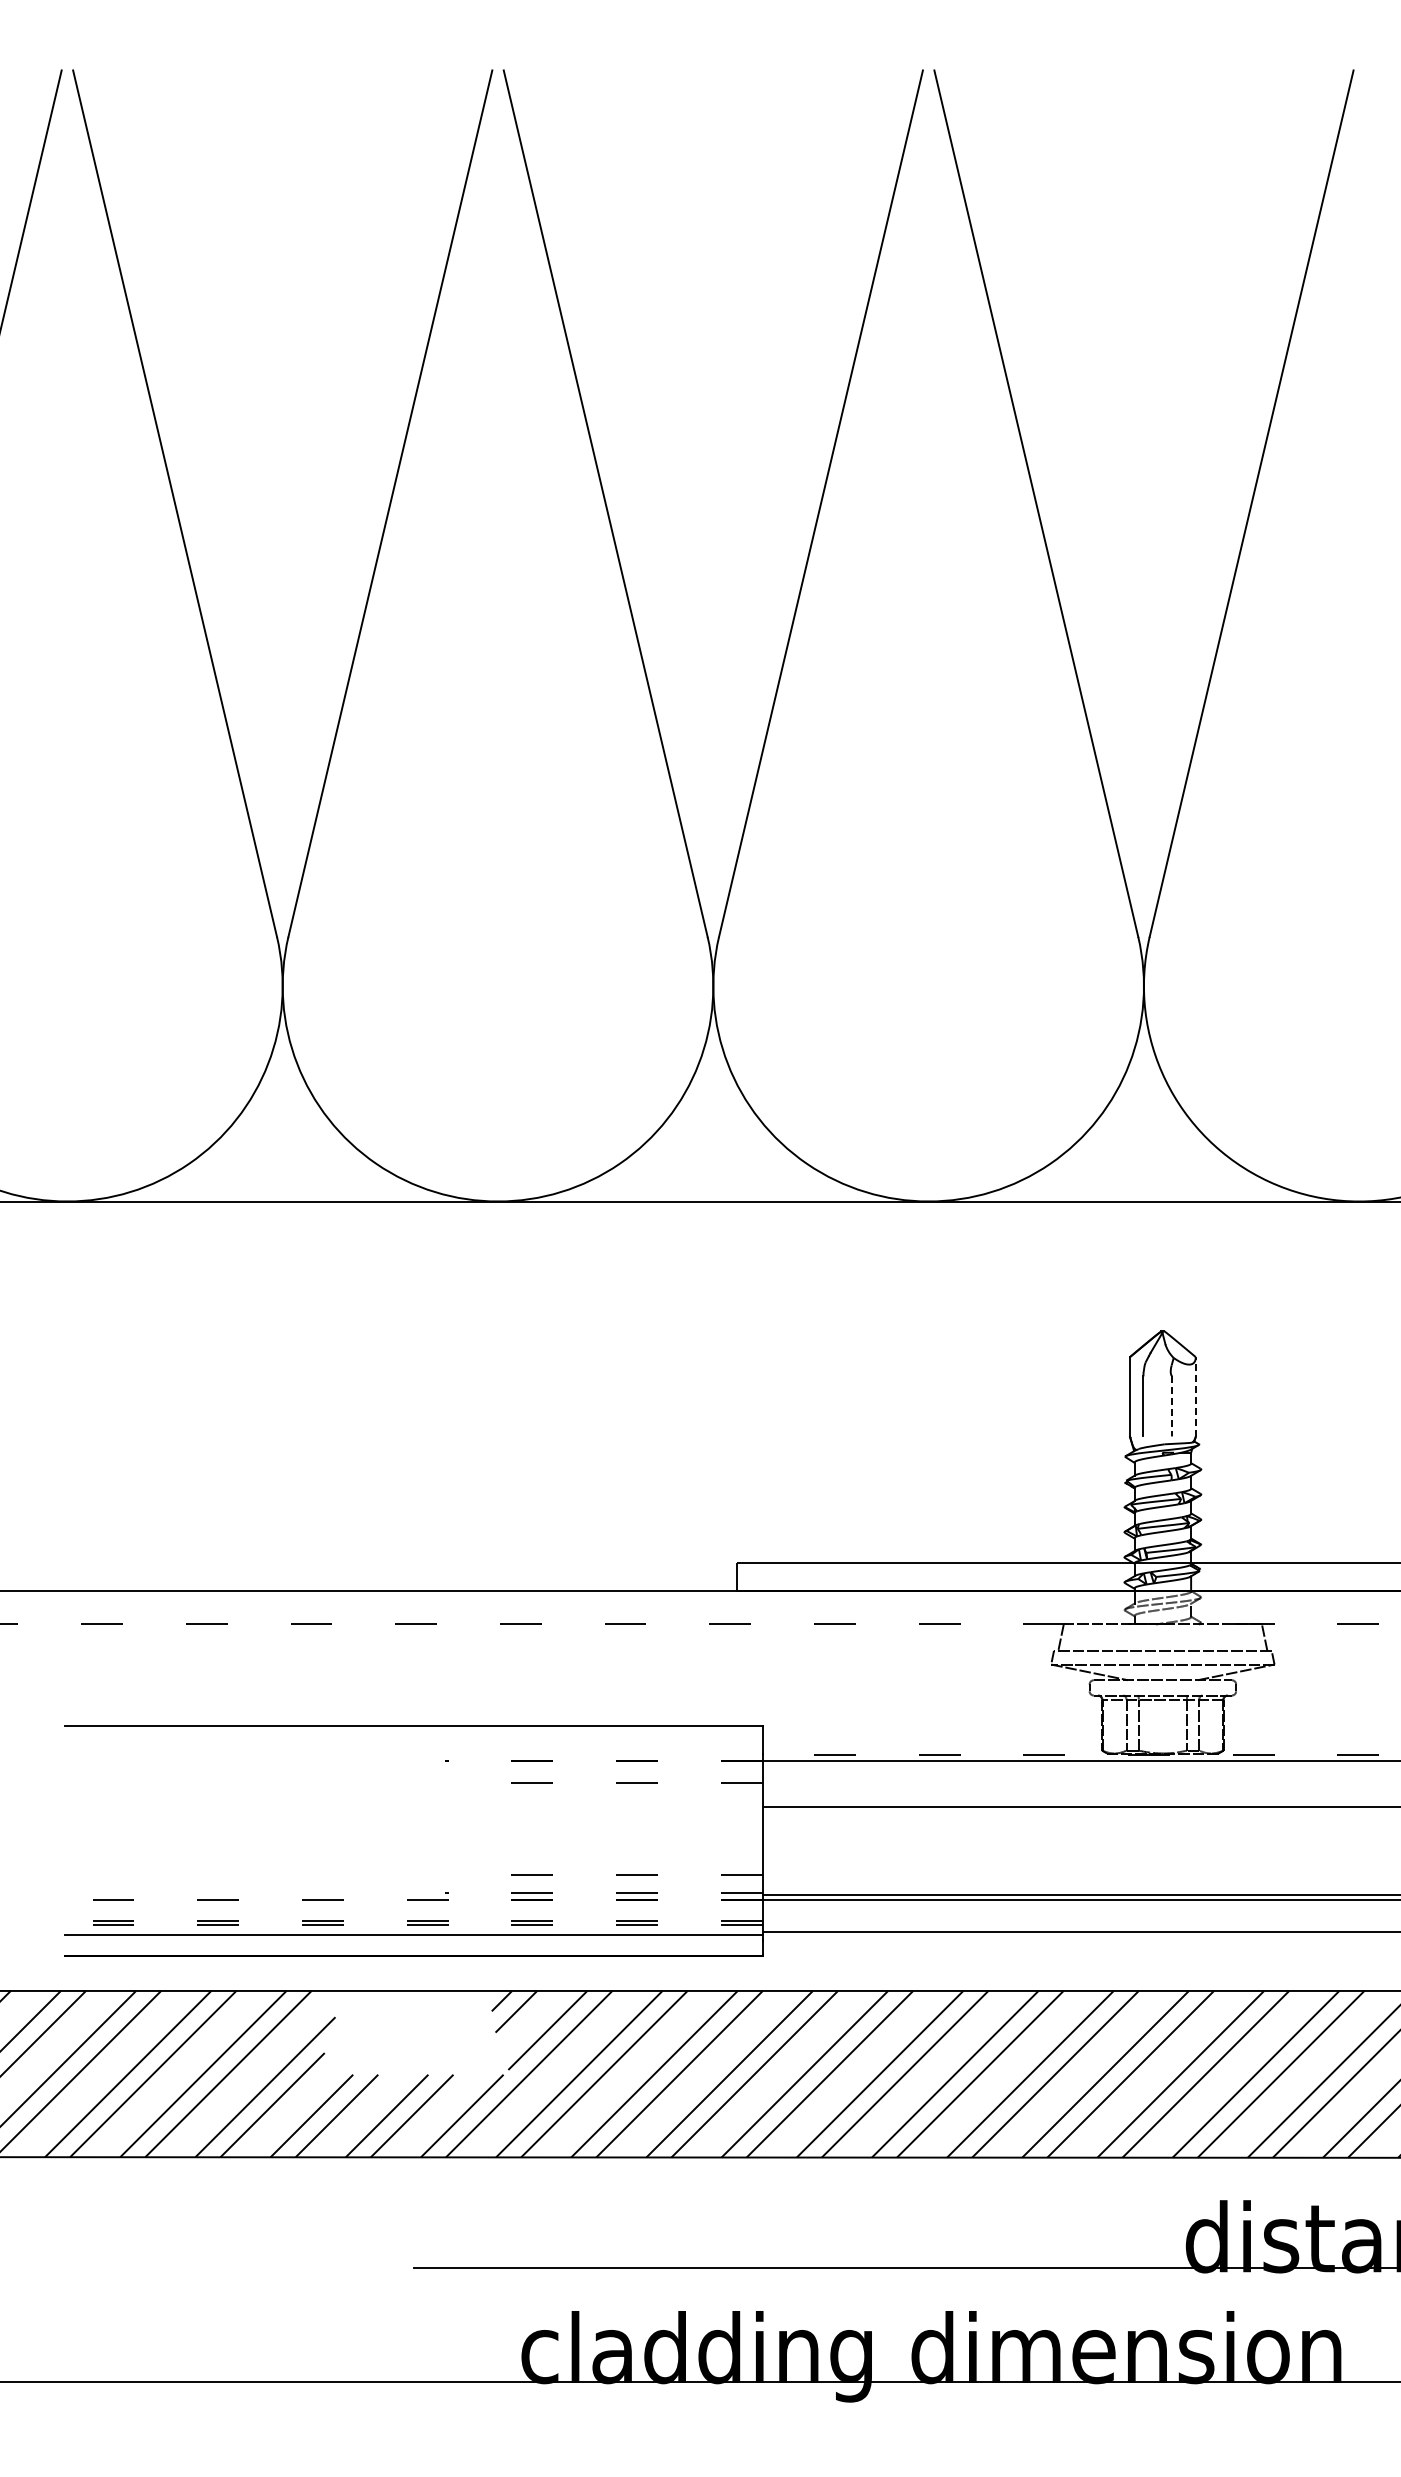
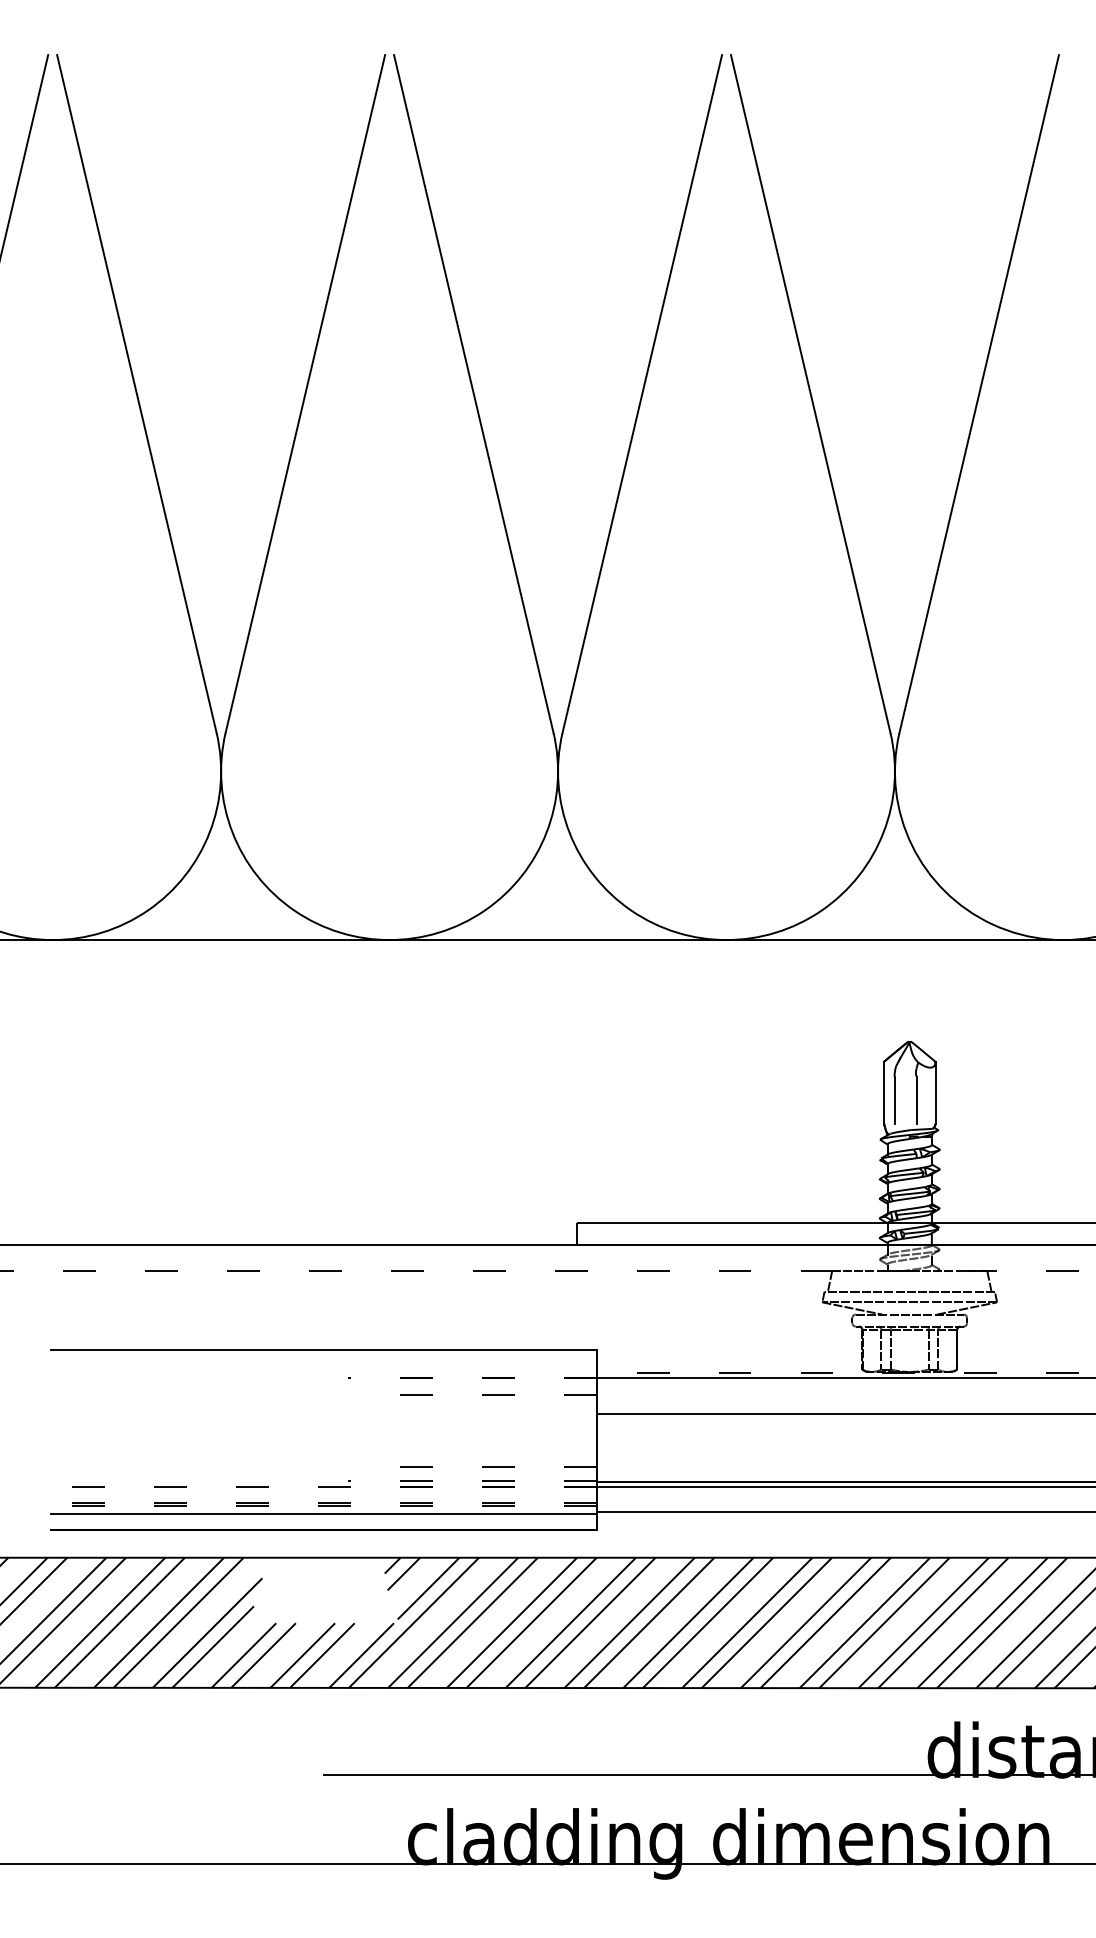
line: (1195, 1396) -> (935, 1092), dashed -> solid
line: (1172, 1406) -> (917, 1100), dashed -> solid

